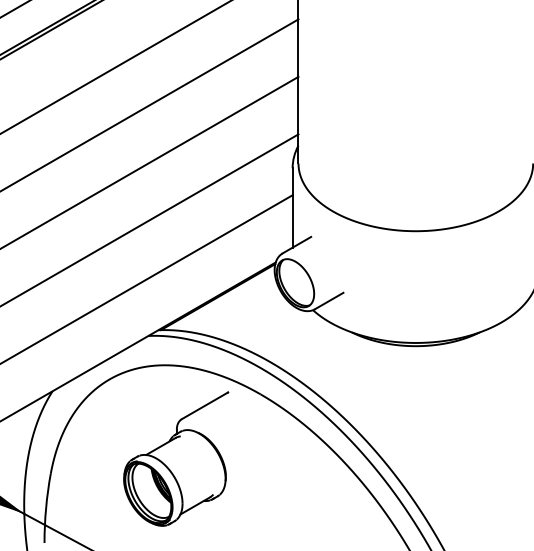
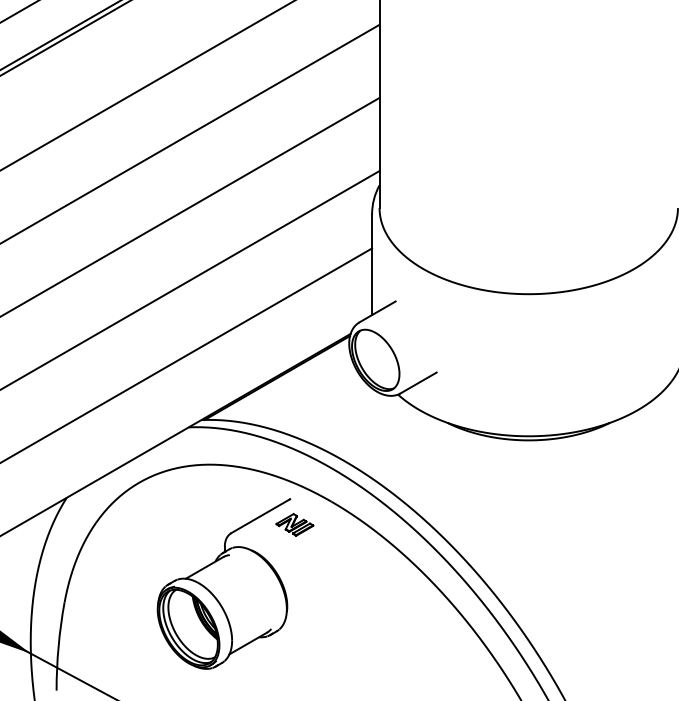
part: (231, 412) -> (294, 524), added

